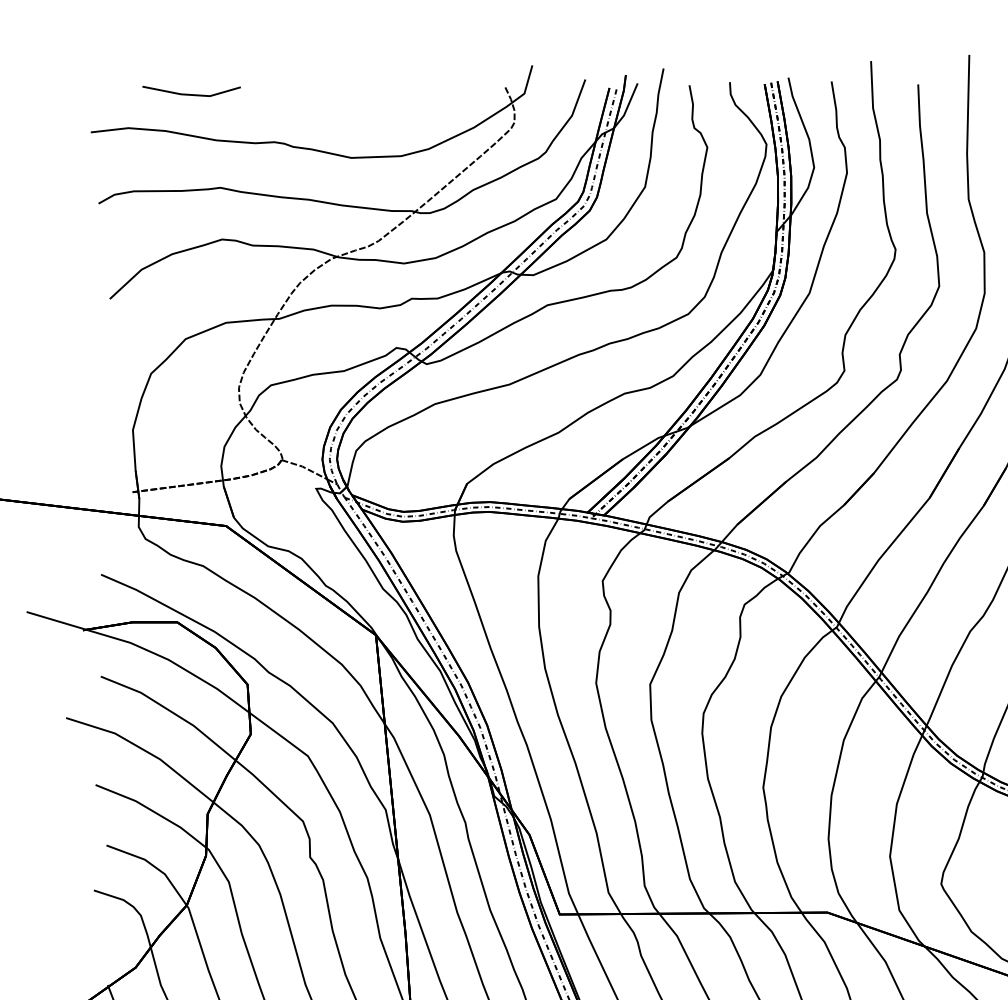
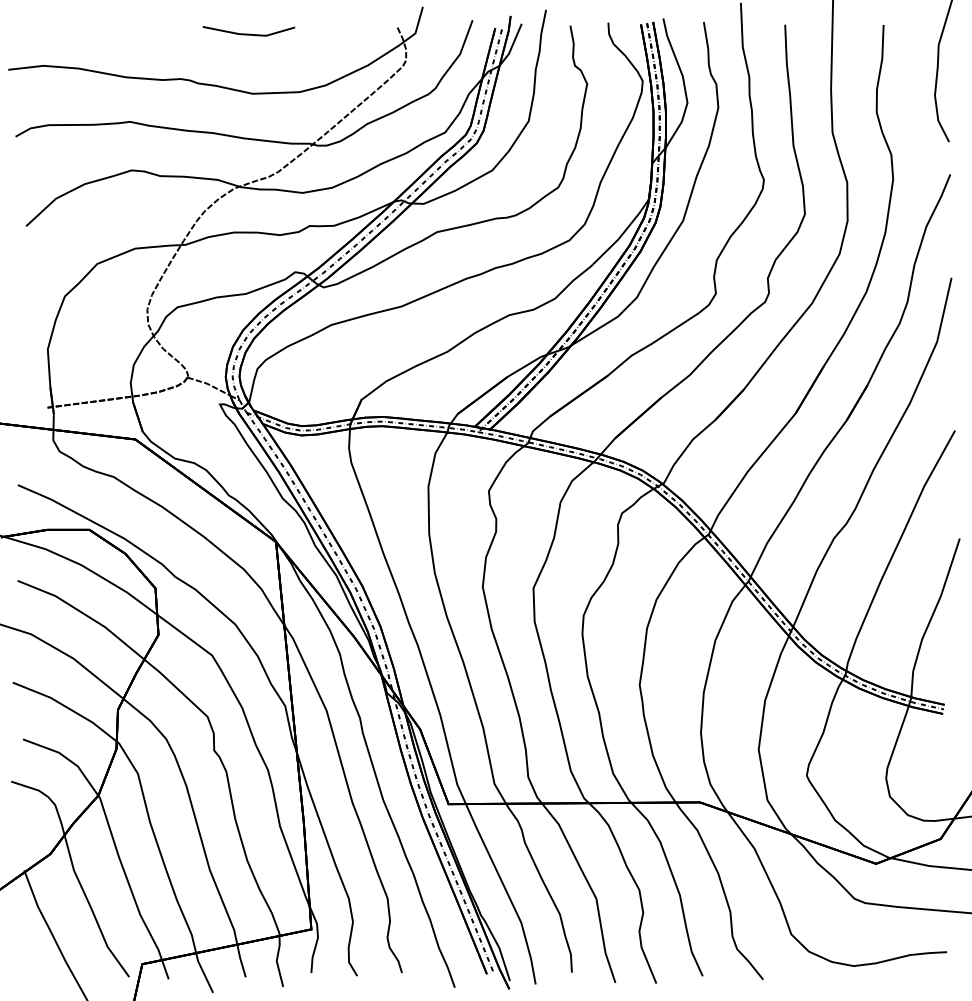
line: (191, 93) -> (248, 33), moved

